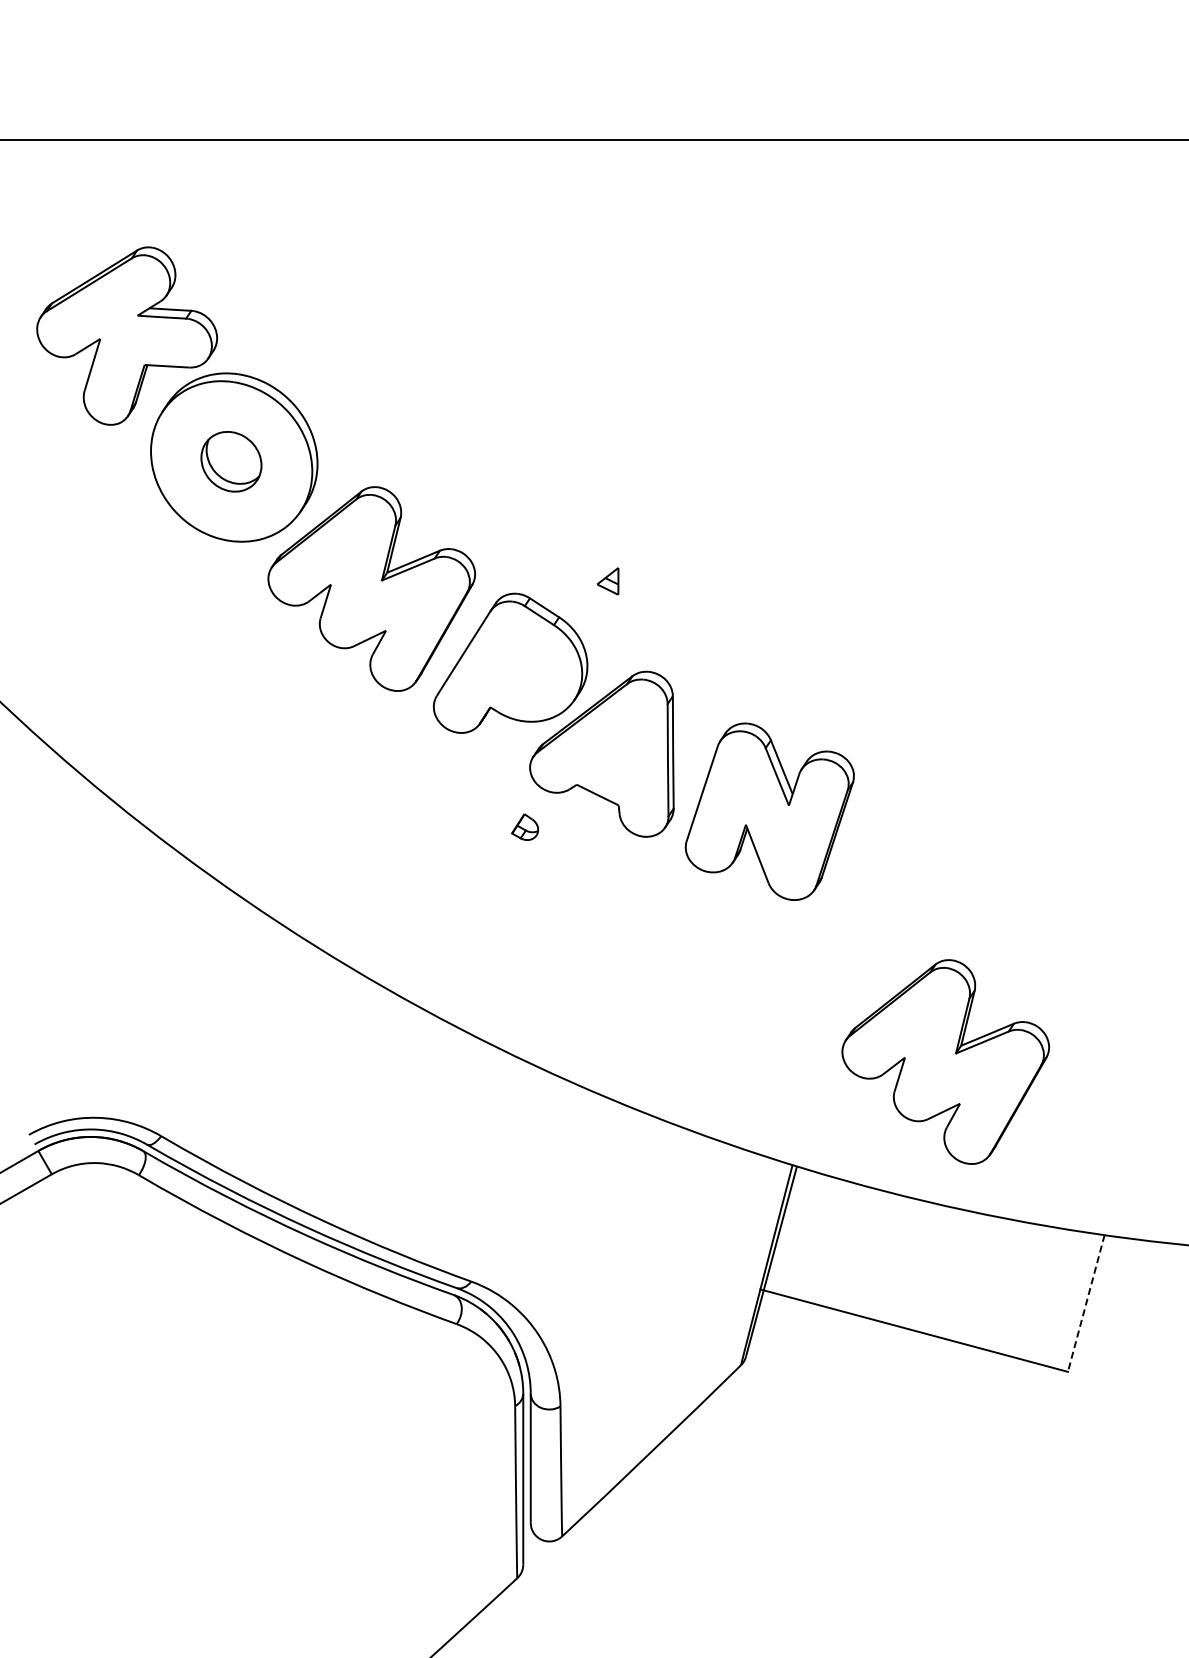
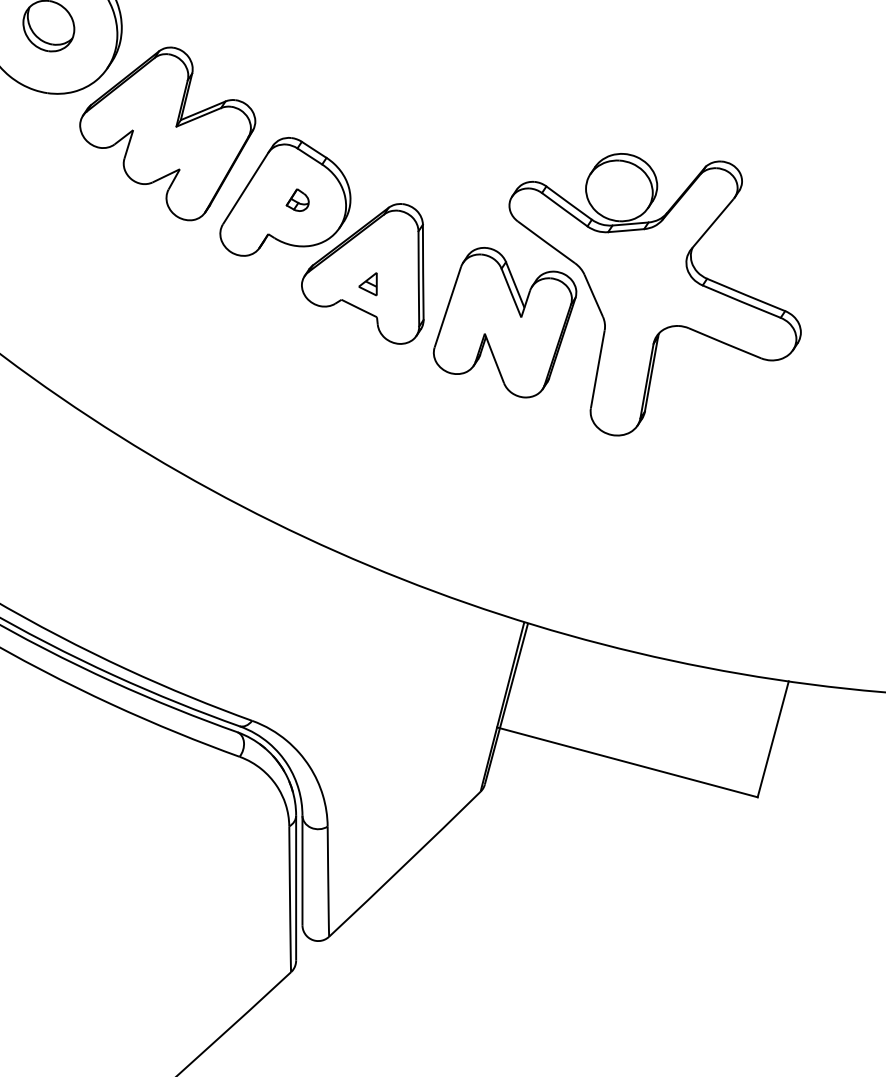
part: (608, 581) -> (368, 284), moved
part: (946, 778) -> (654, 294), added
part: (525, 826) -> (298, 199), moved
part: (945, 1061) -> (653, 534), removed
line: (1086, 1303) -> (773, 739), dashed -> solid

